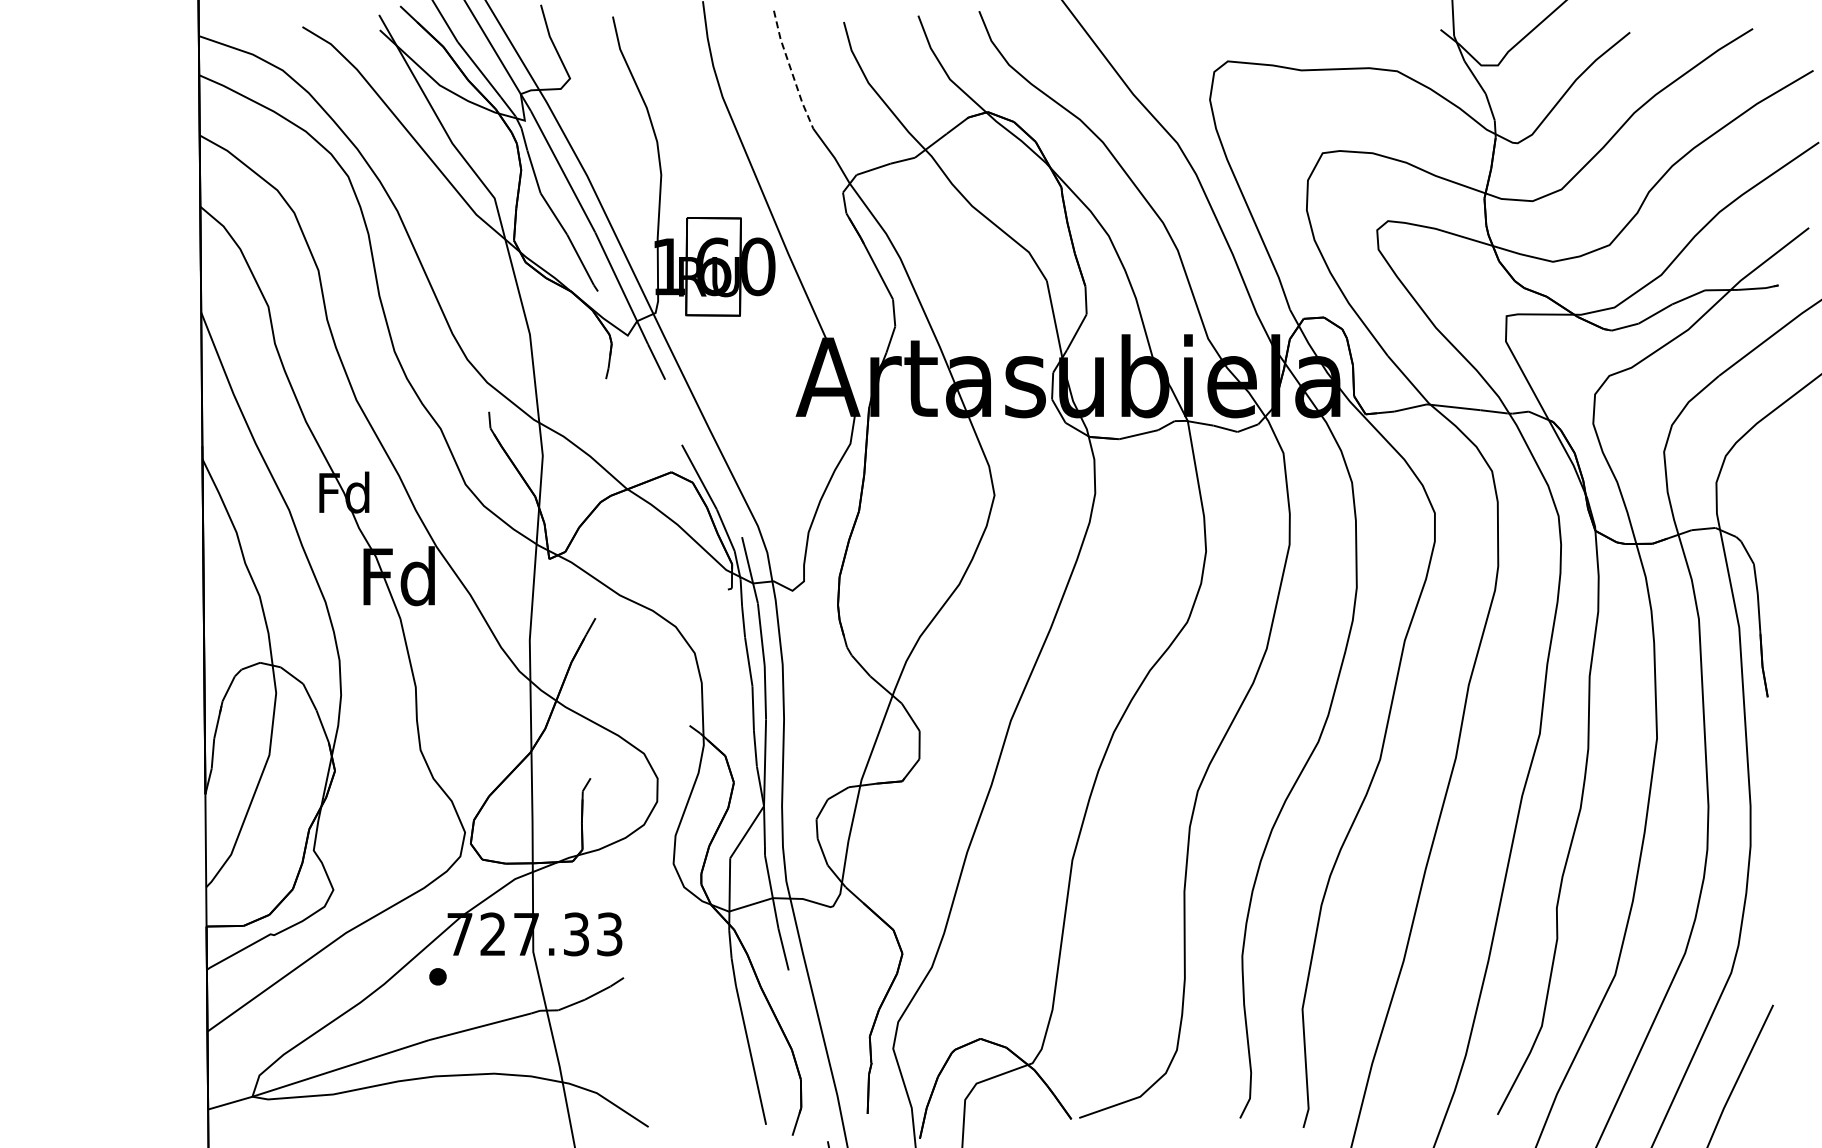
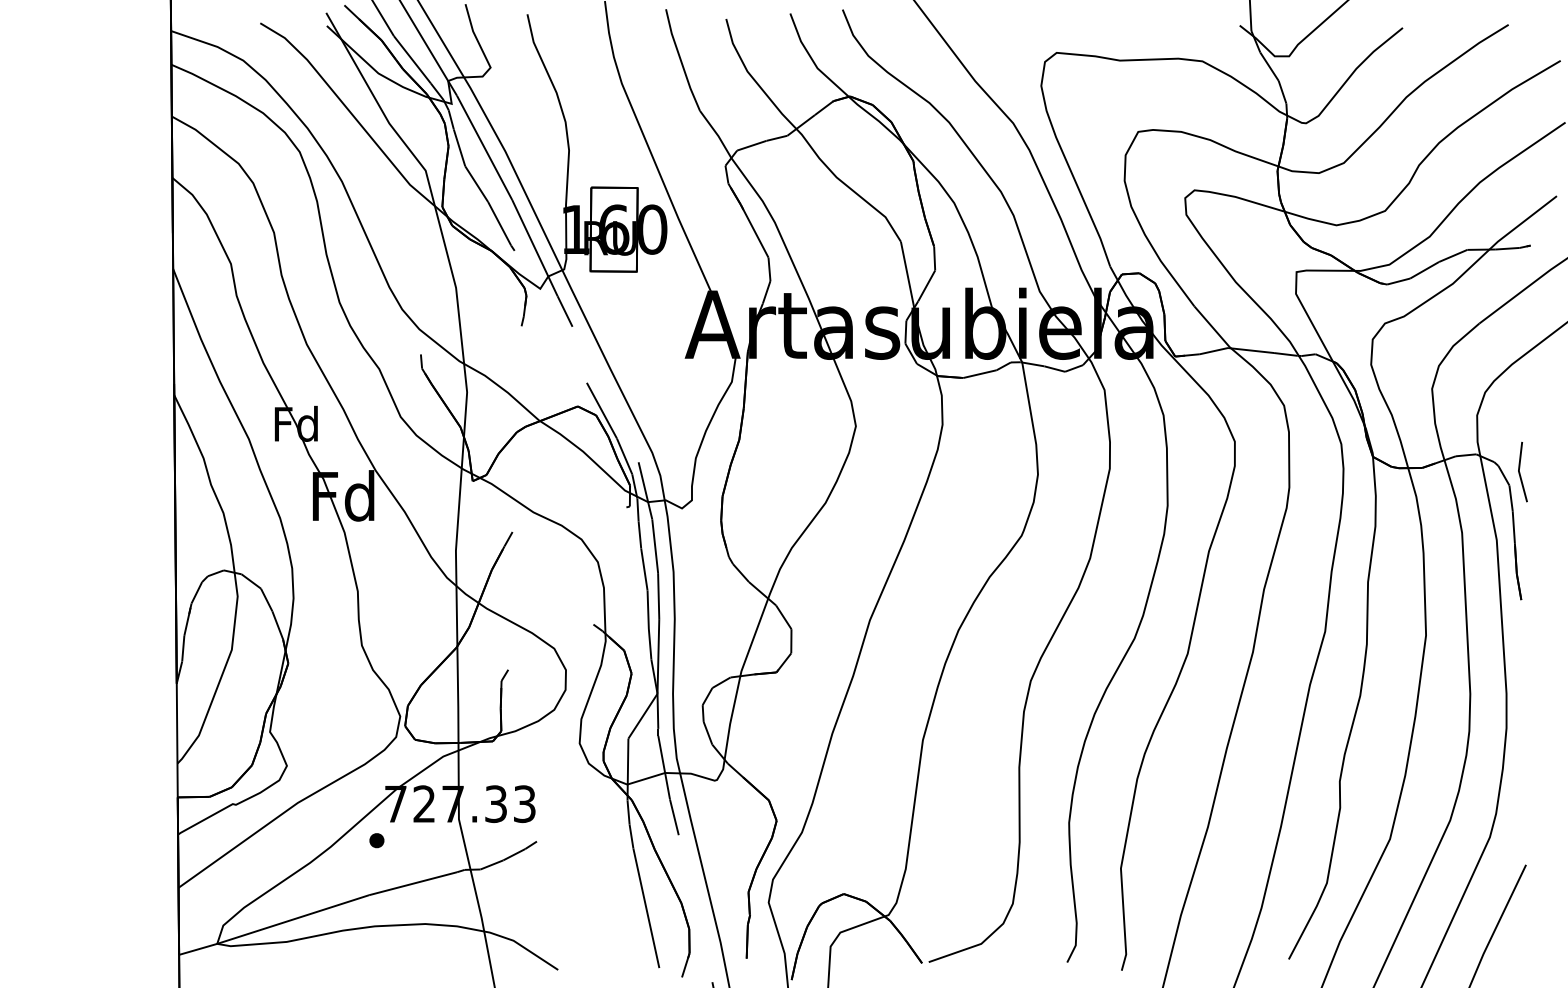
line: (791, 70) -> (681, 60), dashed -> solid
line: (1766, 548) -> (1520, 472), added

